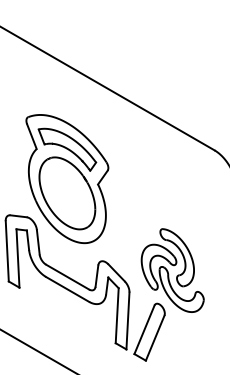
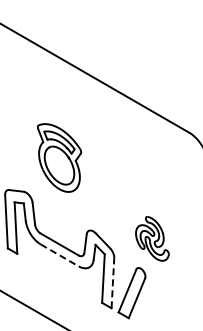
part: (67, 178) -> (59, 157), size x0.6
part: (172, 270) -> (152, 238), size x0.6
line: (67, 289) -> (59, 255), solid -> dashed
line: (127, 320) -> (112, 282), solid -> dashed

